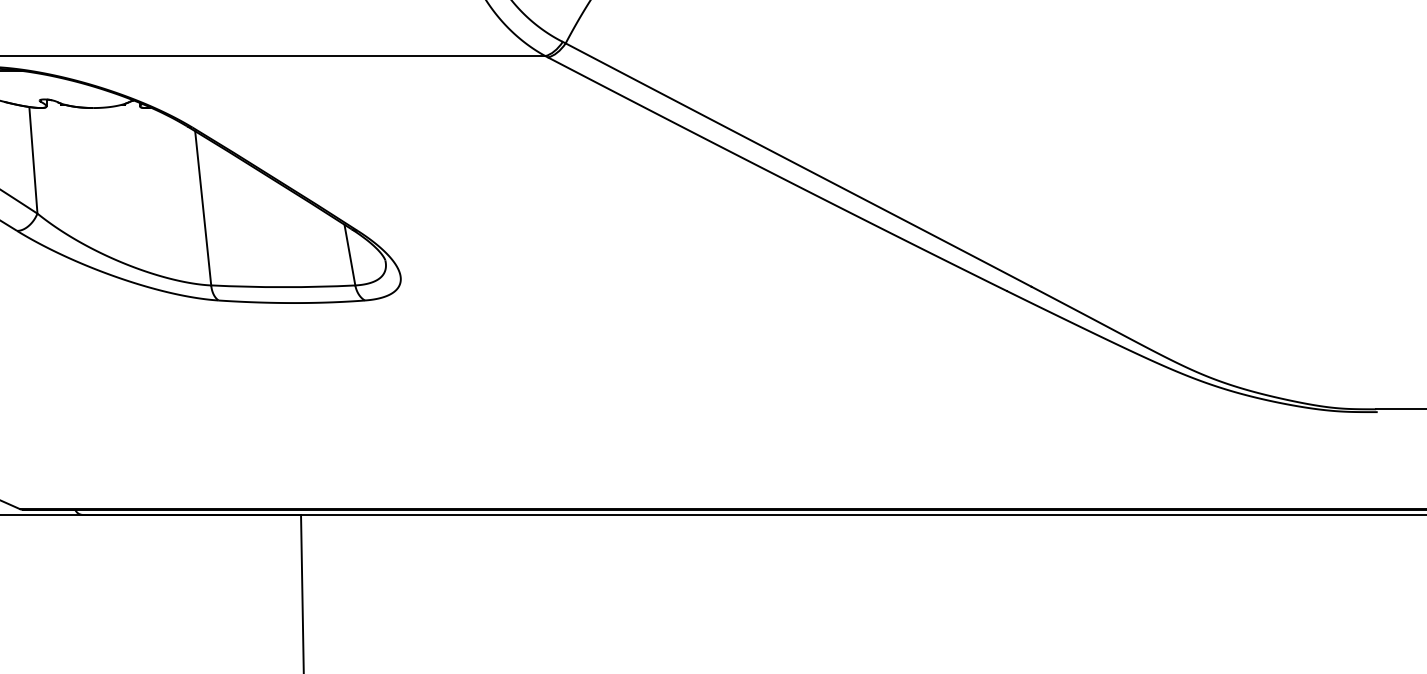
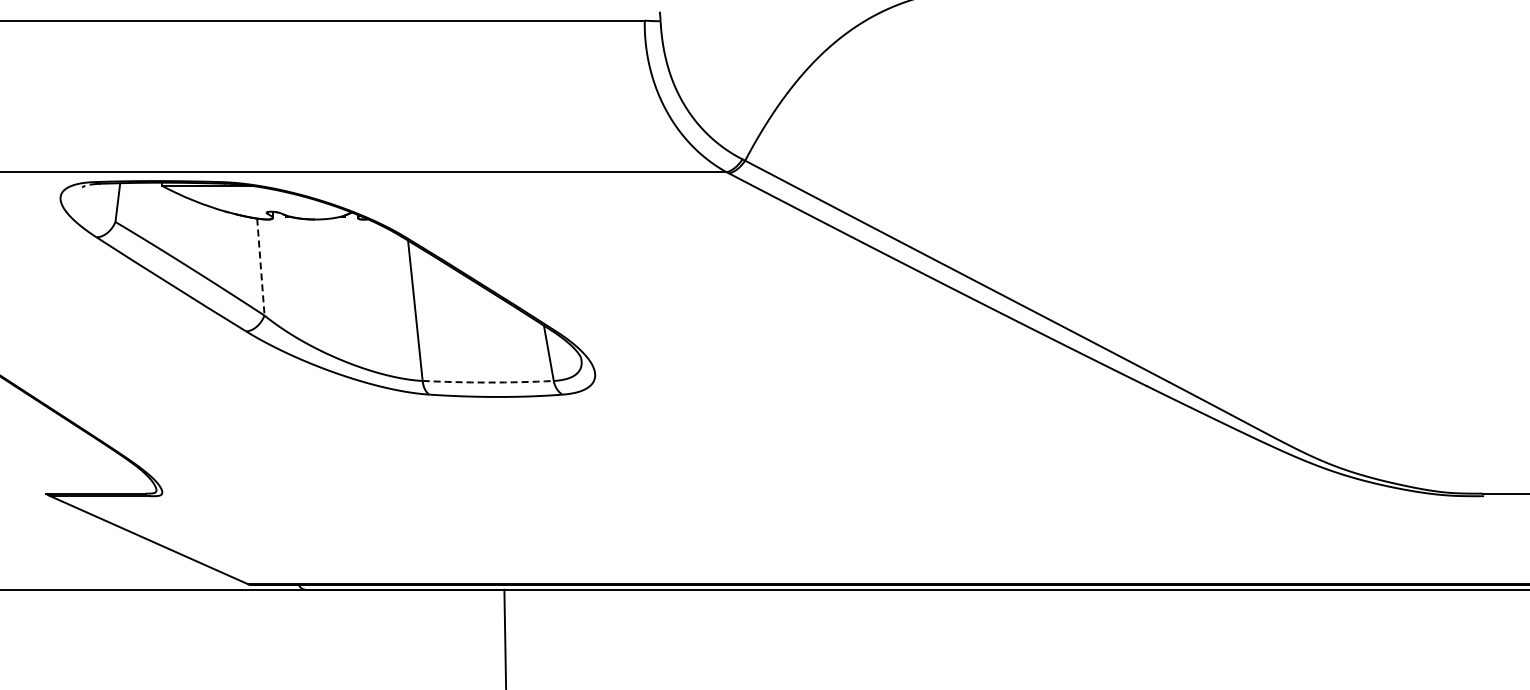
line: (32, 160) -> (260, 267), solid -> dashed
arc: (283, 287) -> (488, 382), solid -> dashed

